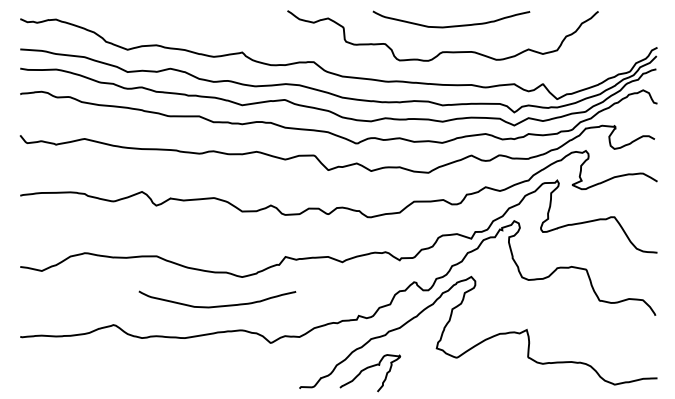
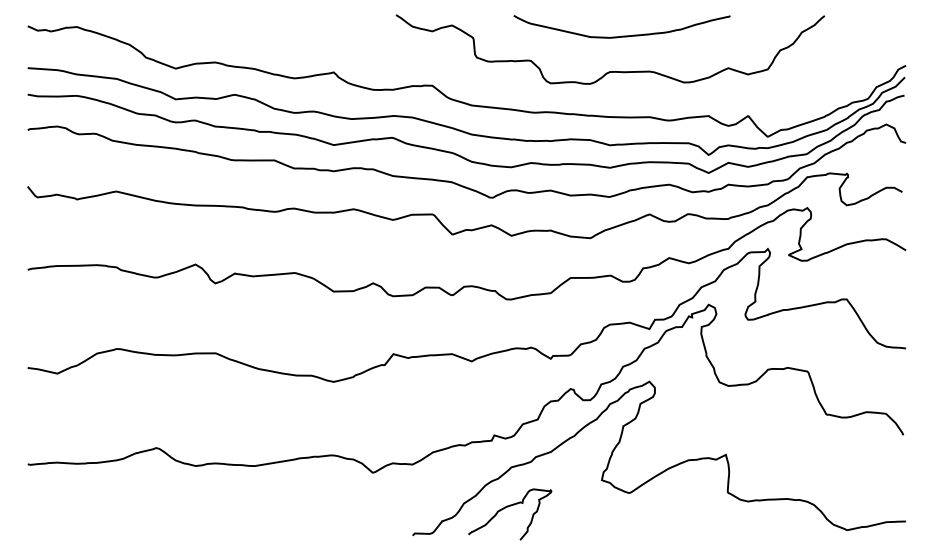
curve: (217, 305) -> (299, 421), removed

